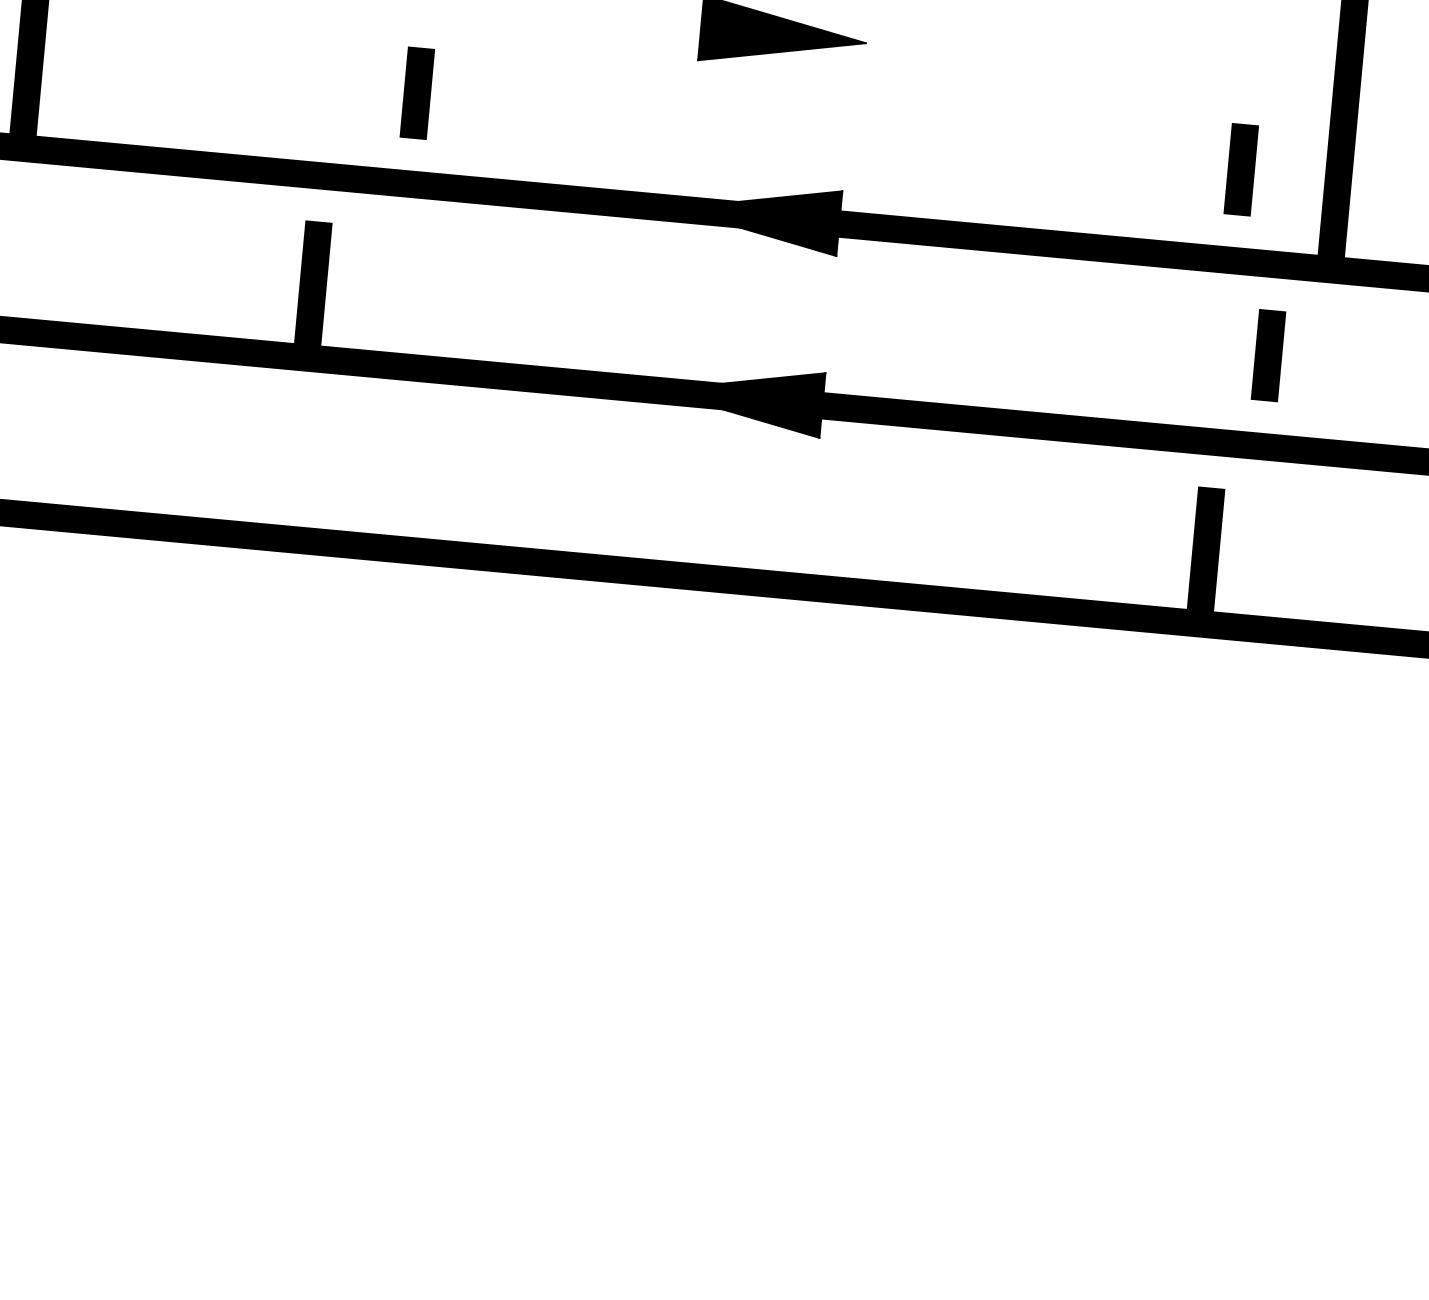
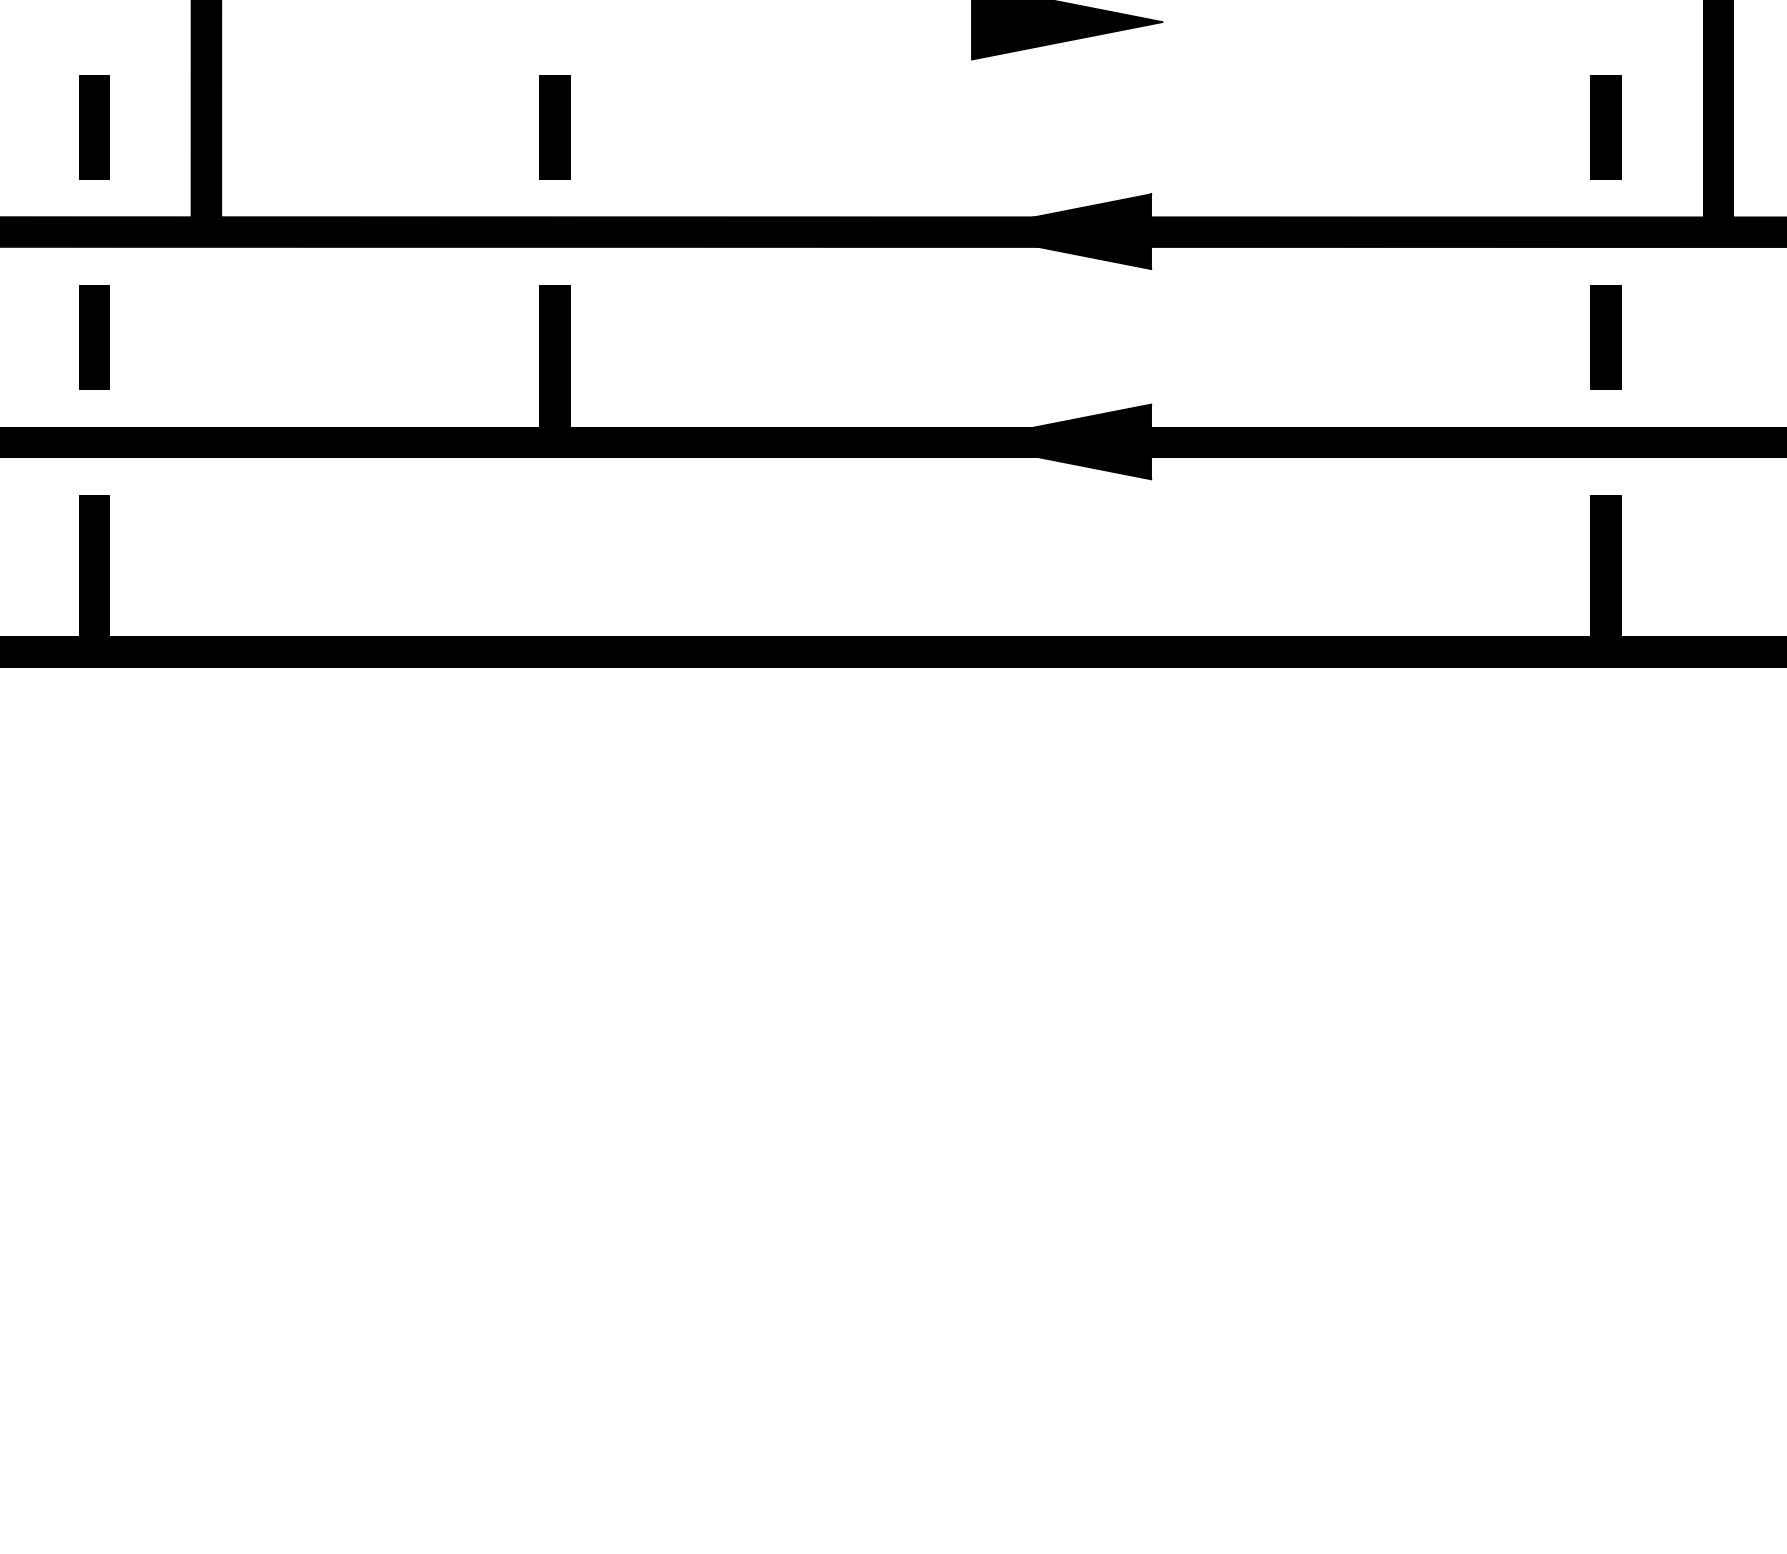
line: (417, 93) -> (554, 127), moved
line: (1267, 355) -> (1605, 337), moved

